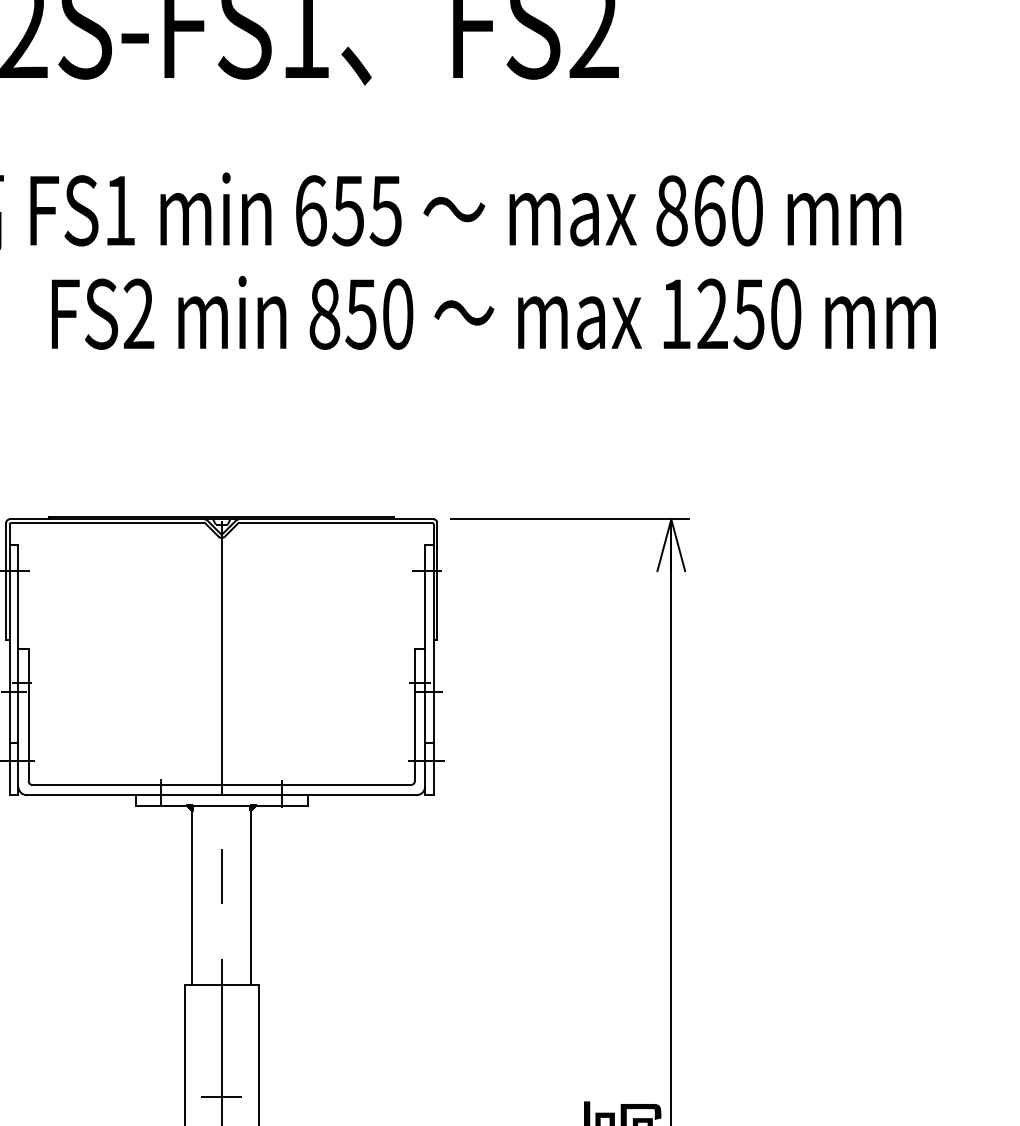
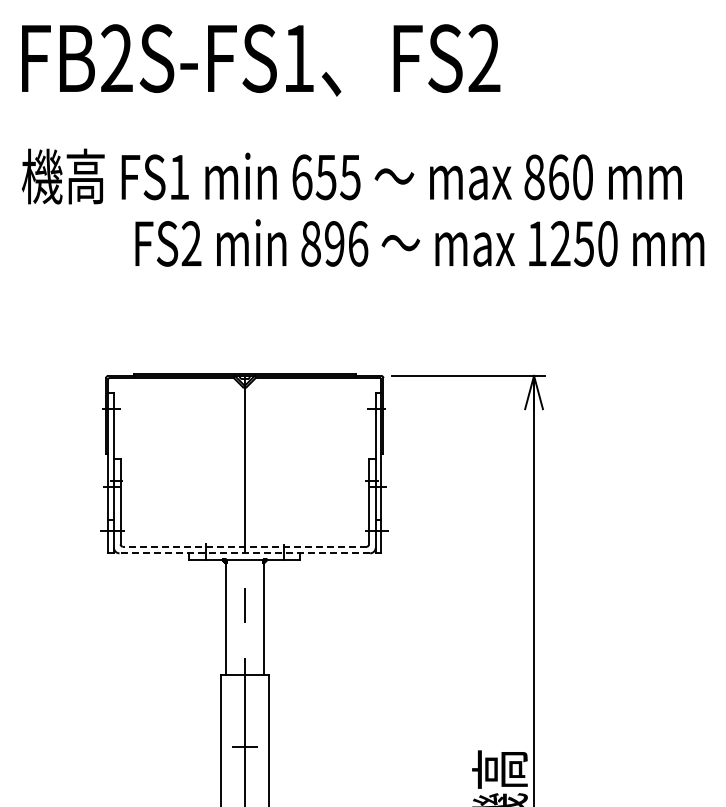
text: (379, 313) -> (346, 243), 850 -> 896
line: (221, 784) -> (244, 546), solid -> dashed
line: (221, 795) -> (244, 553), solid -> dashed

